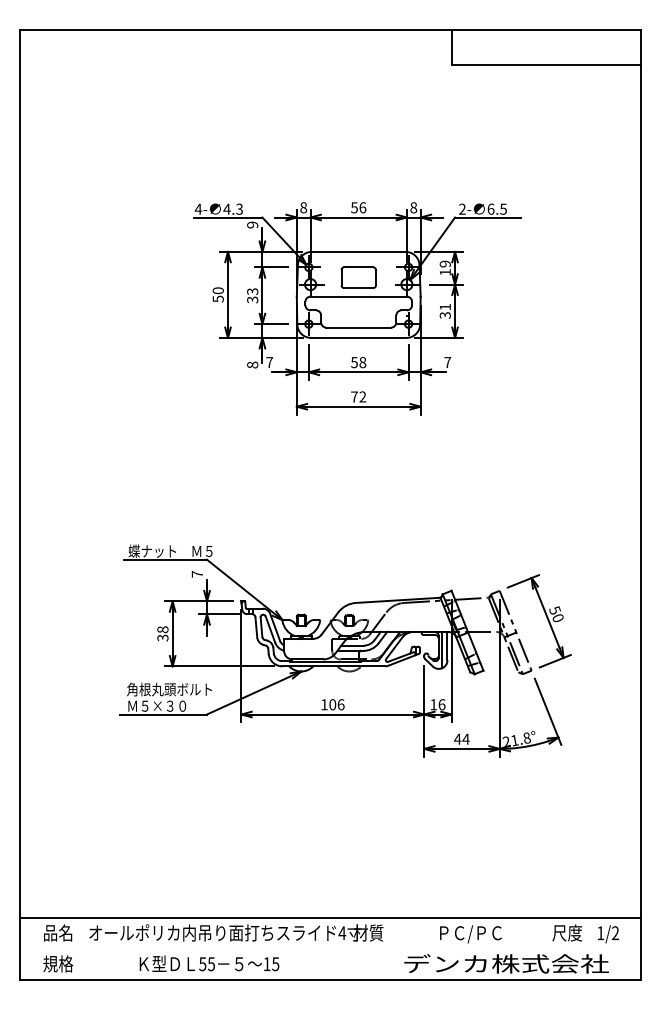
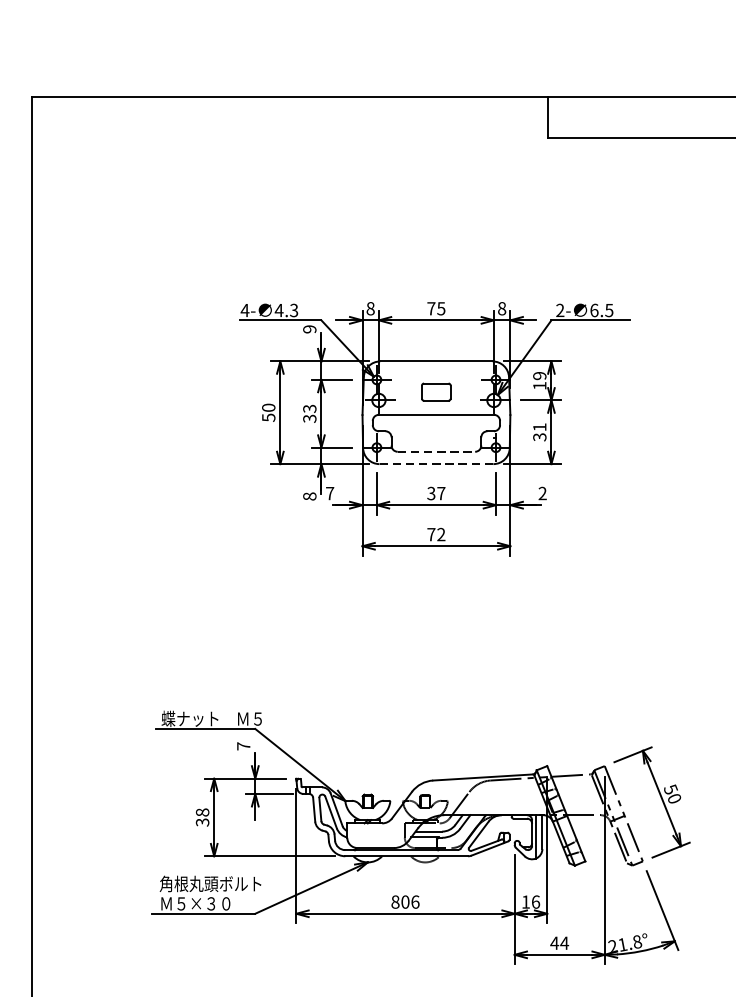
text: (358, 207) -> (436, 308), 56 -> 75
part: (358, 277) -> (436, 391), size x0.7
line: (359, 327) -> (437, 451), solid -> dashed
line: (358, 337) -> (436, 463), solid -> dashed
text: (358, 362) -> (436, 493), 58 -> 37
text: (447, 362) -> (542, 493), 7 -> 2
text: (324, 704) -> (395, 901), 106 -> 806

